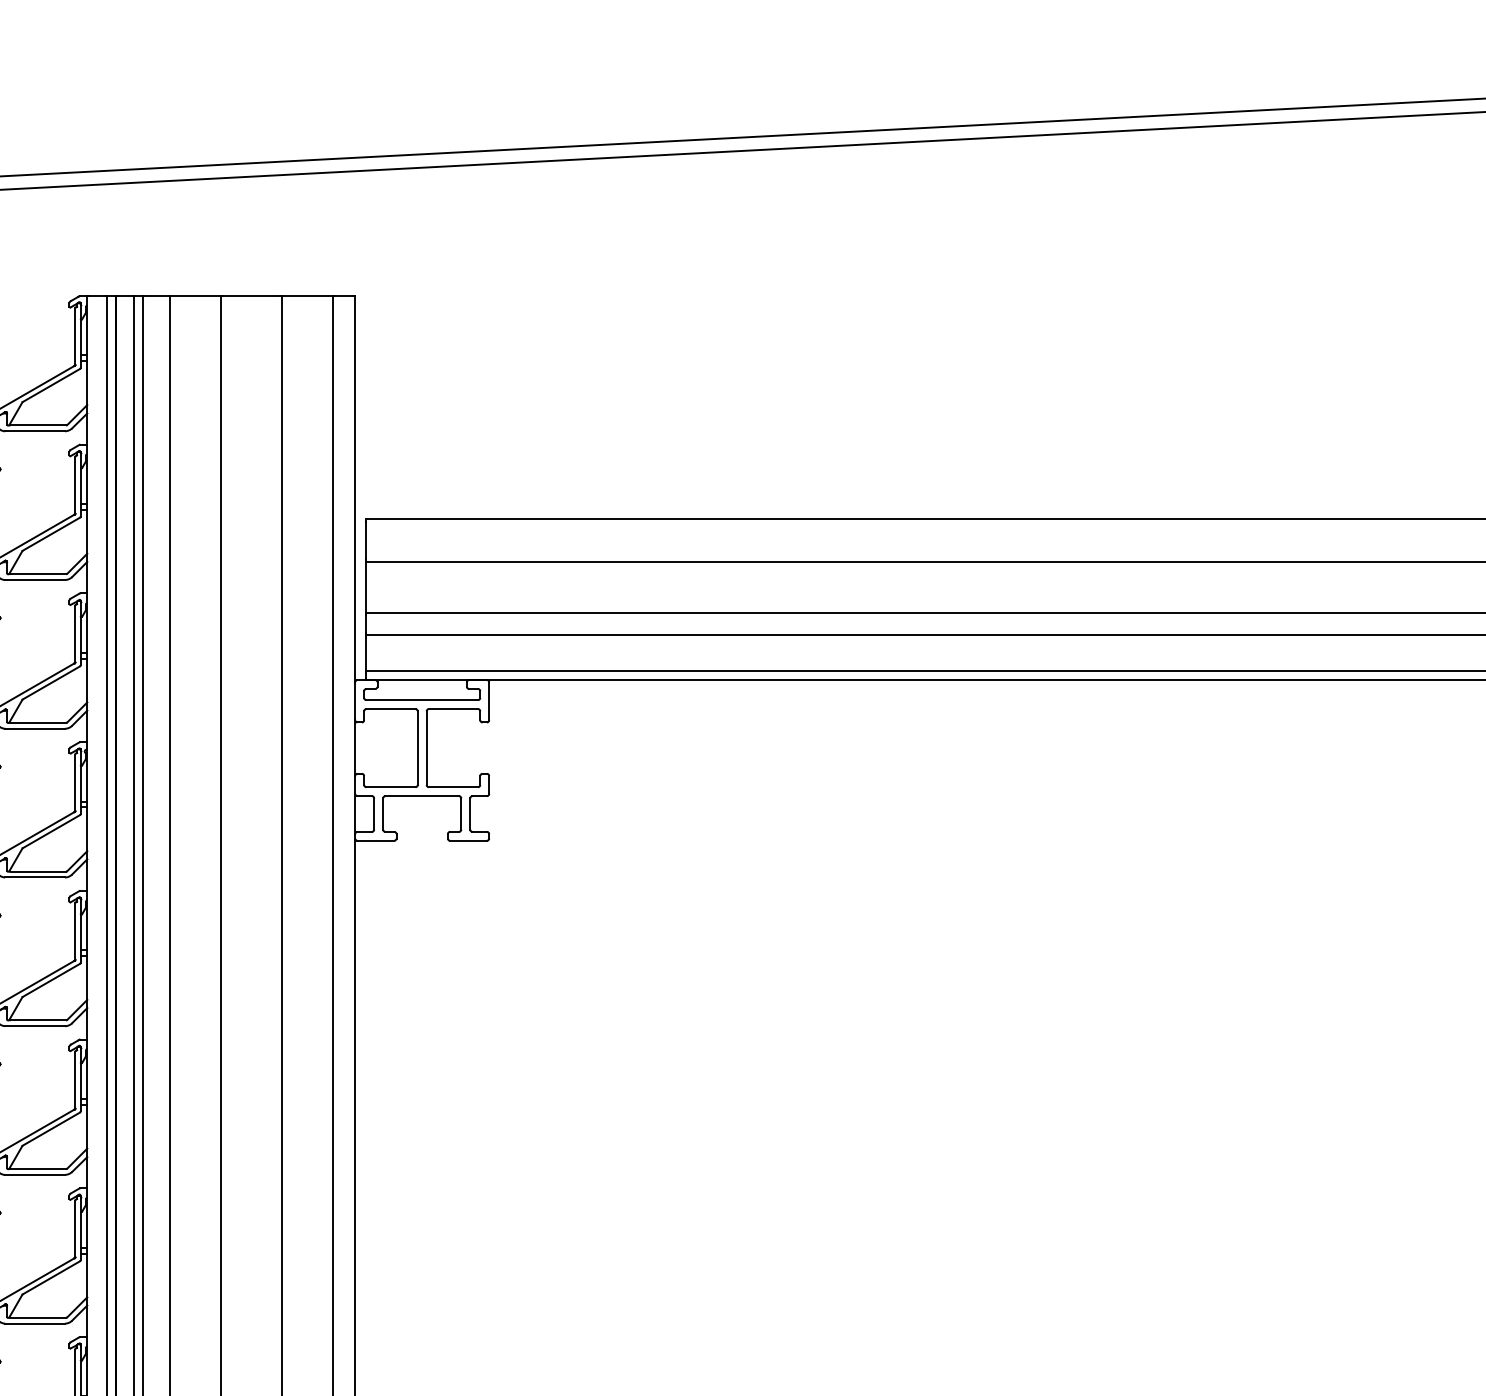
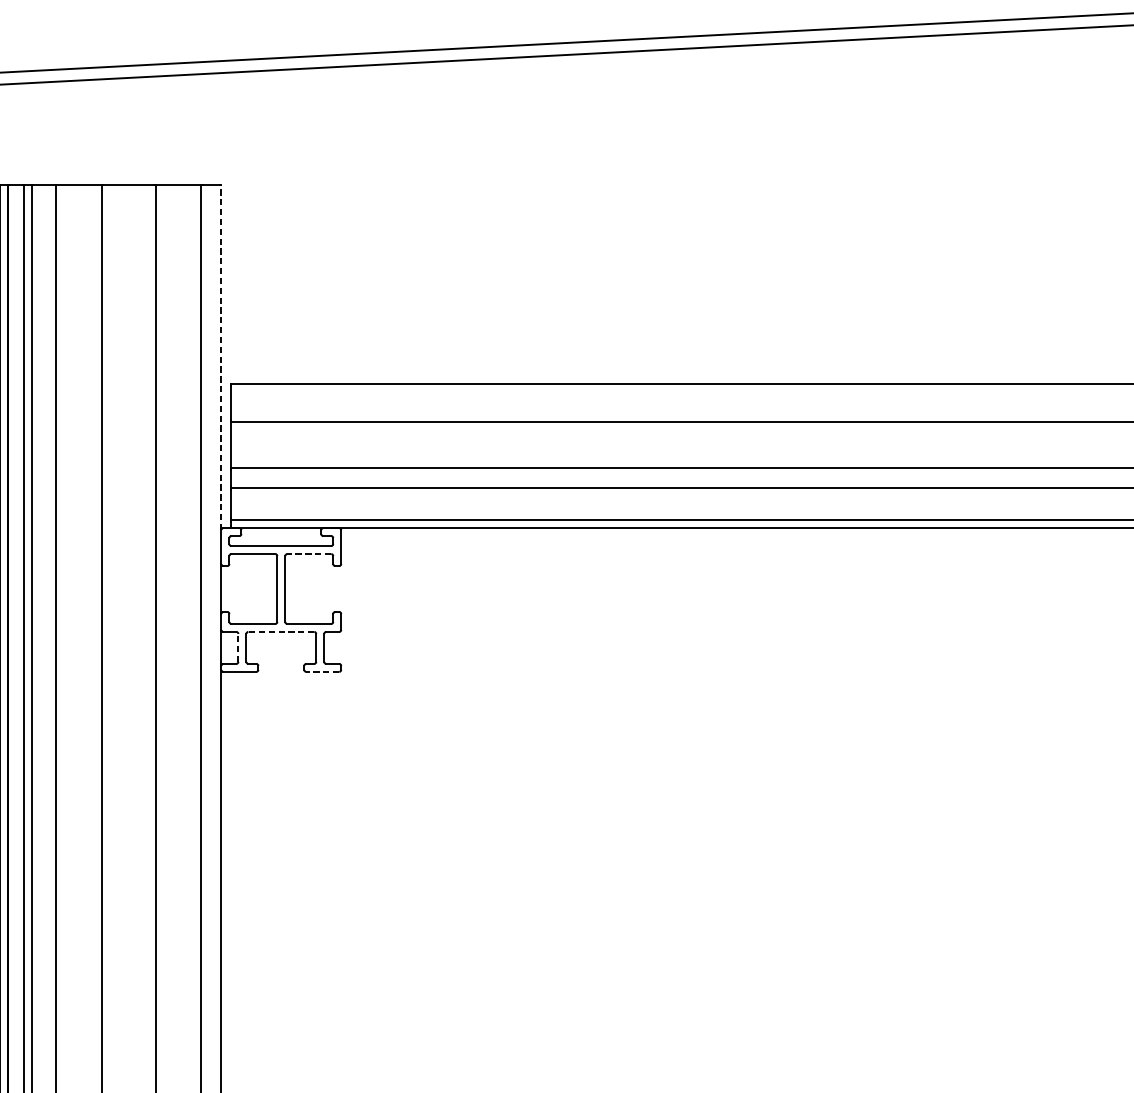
line: (355, 488) -> (221, 356), solid -> dashed
line: (453, 709) -> (309, 554), solid -> dashed
line: (422, 796) -> (281, 632), solid -> dashed
line: (374, 814) -> (238, 648), solid -> dashed
line: (468, 840) -> (322, 671), solid -> dashed

